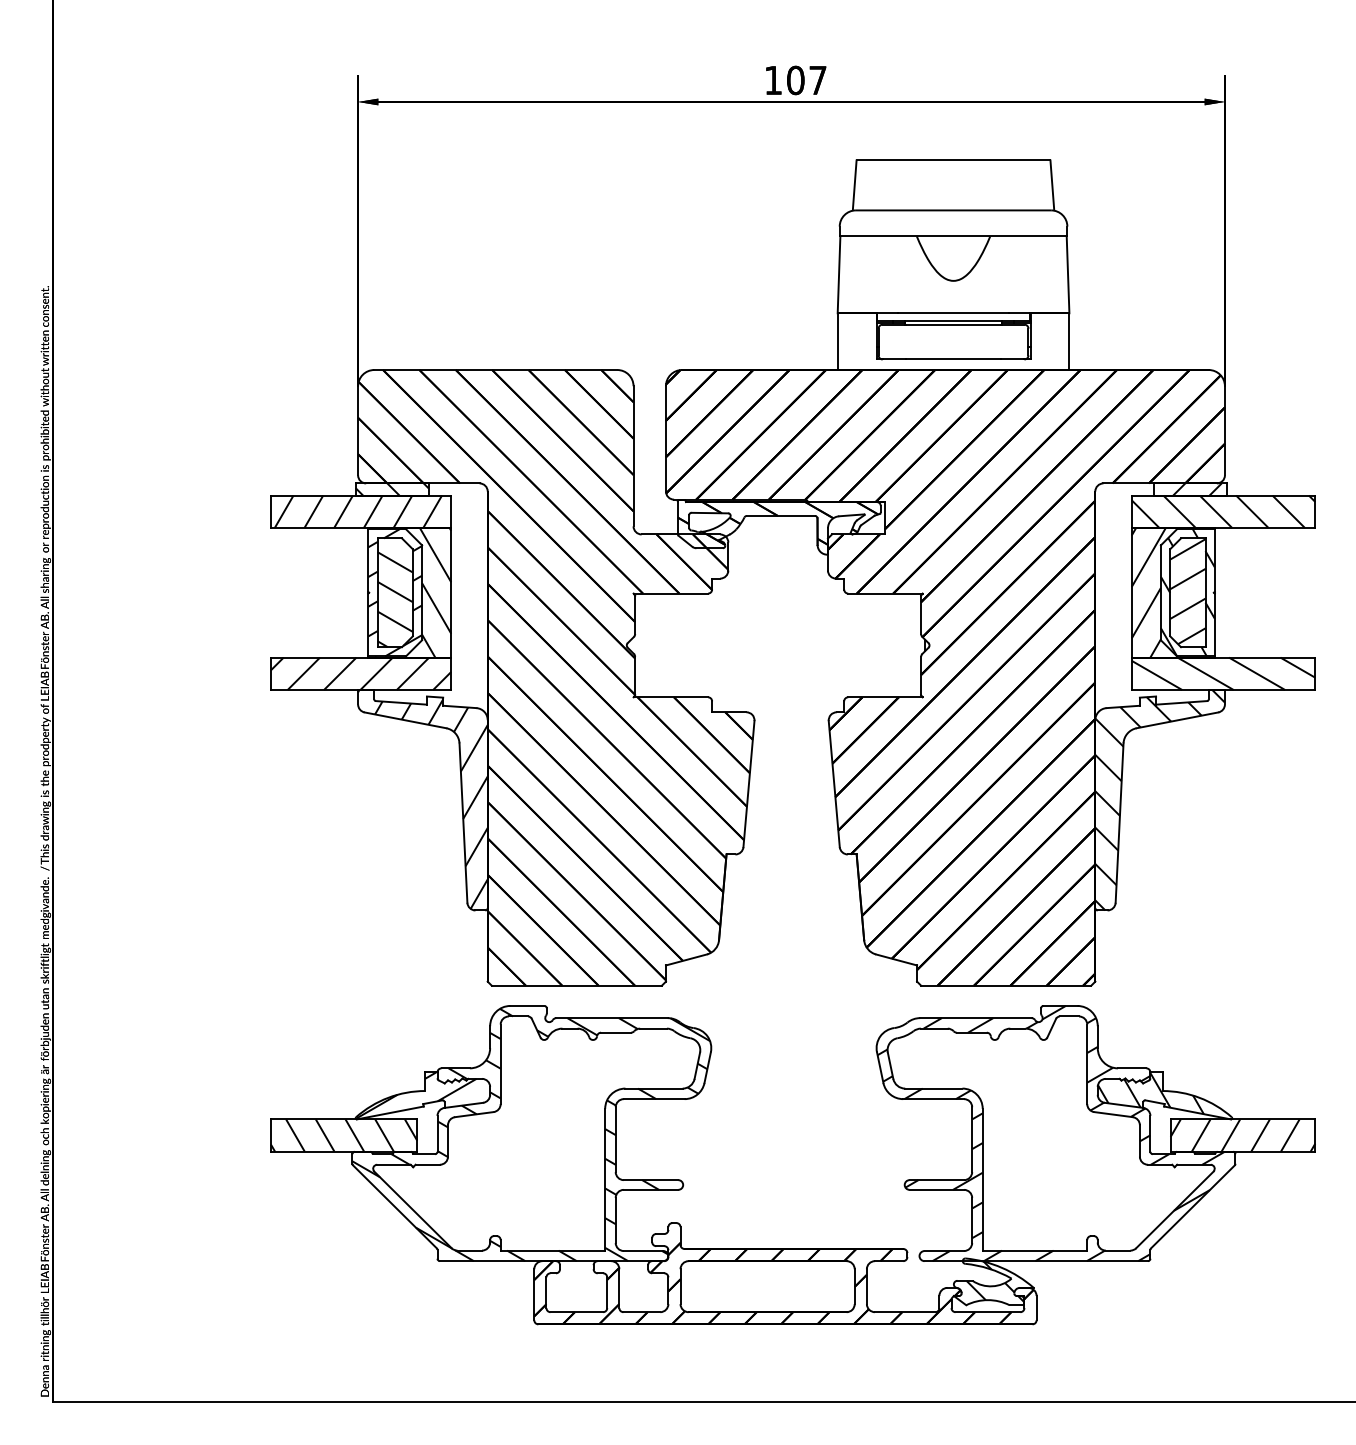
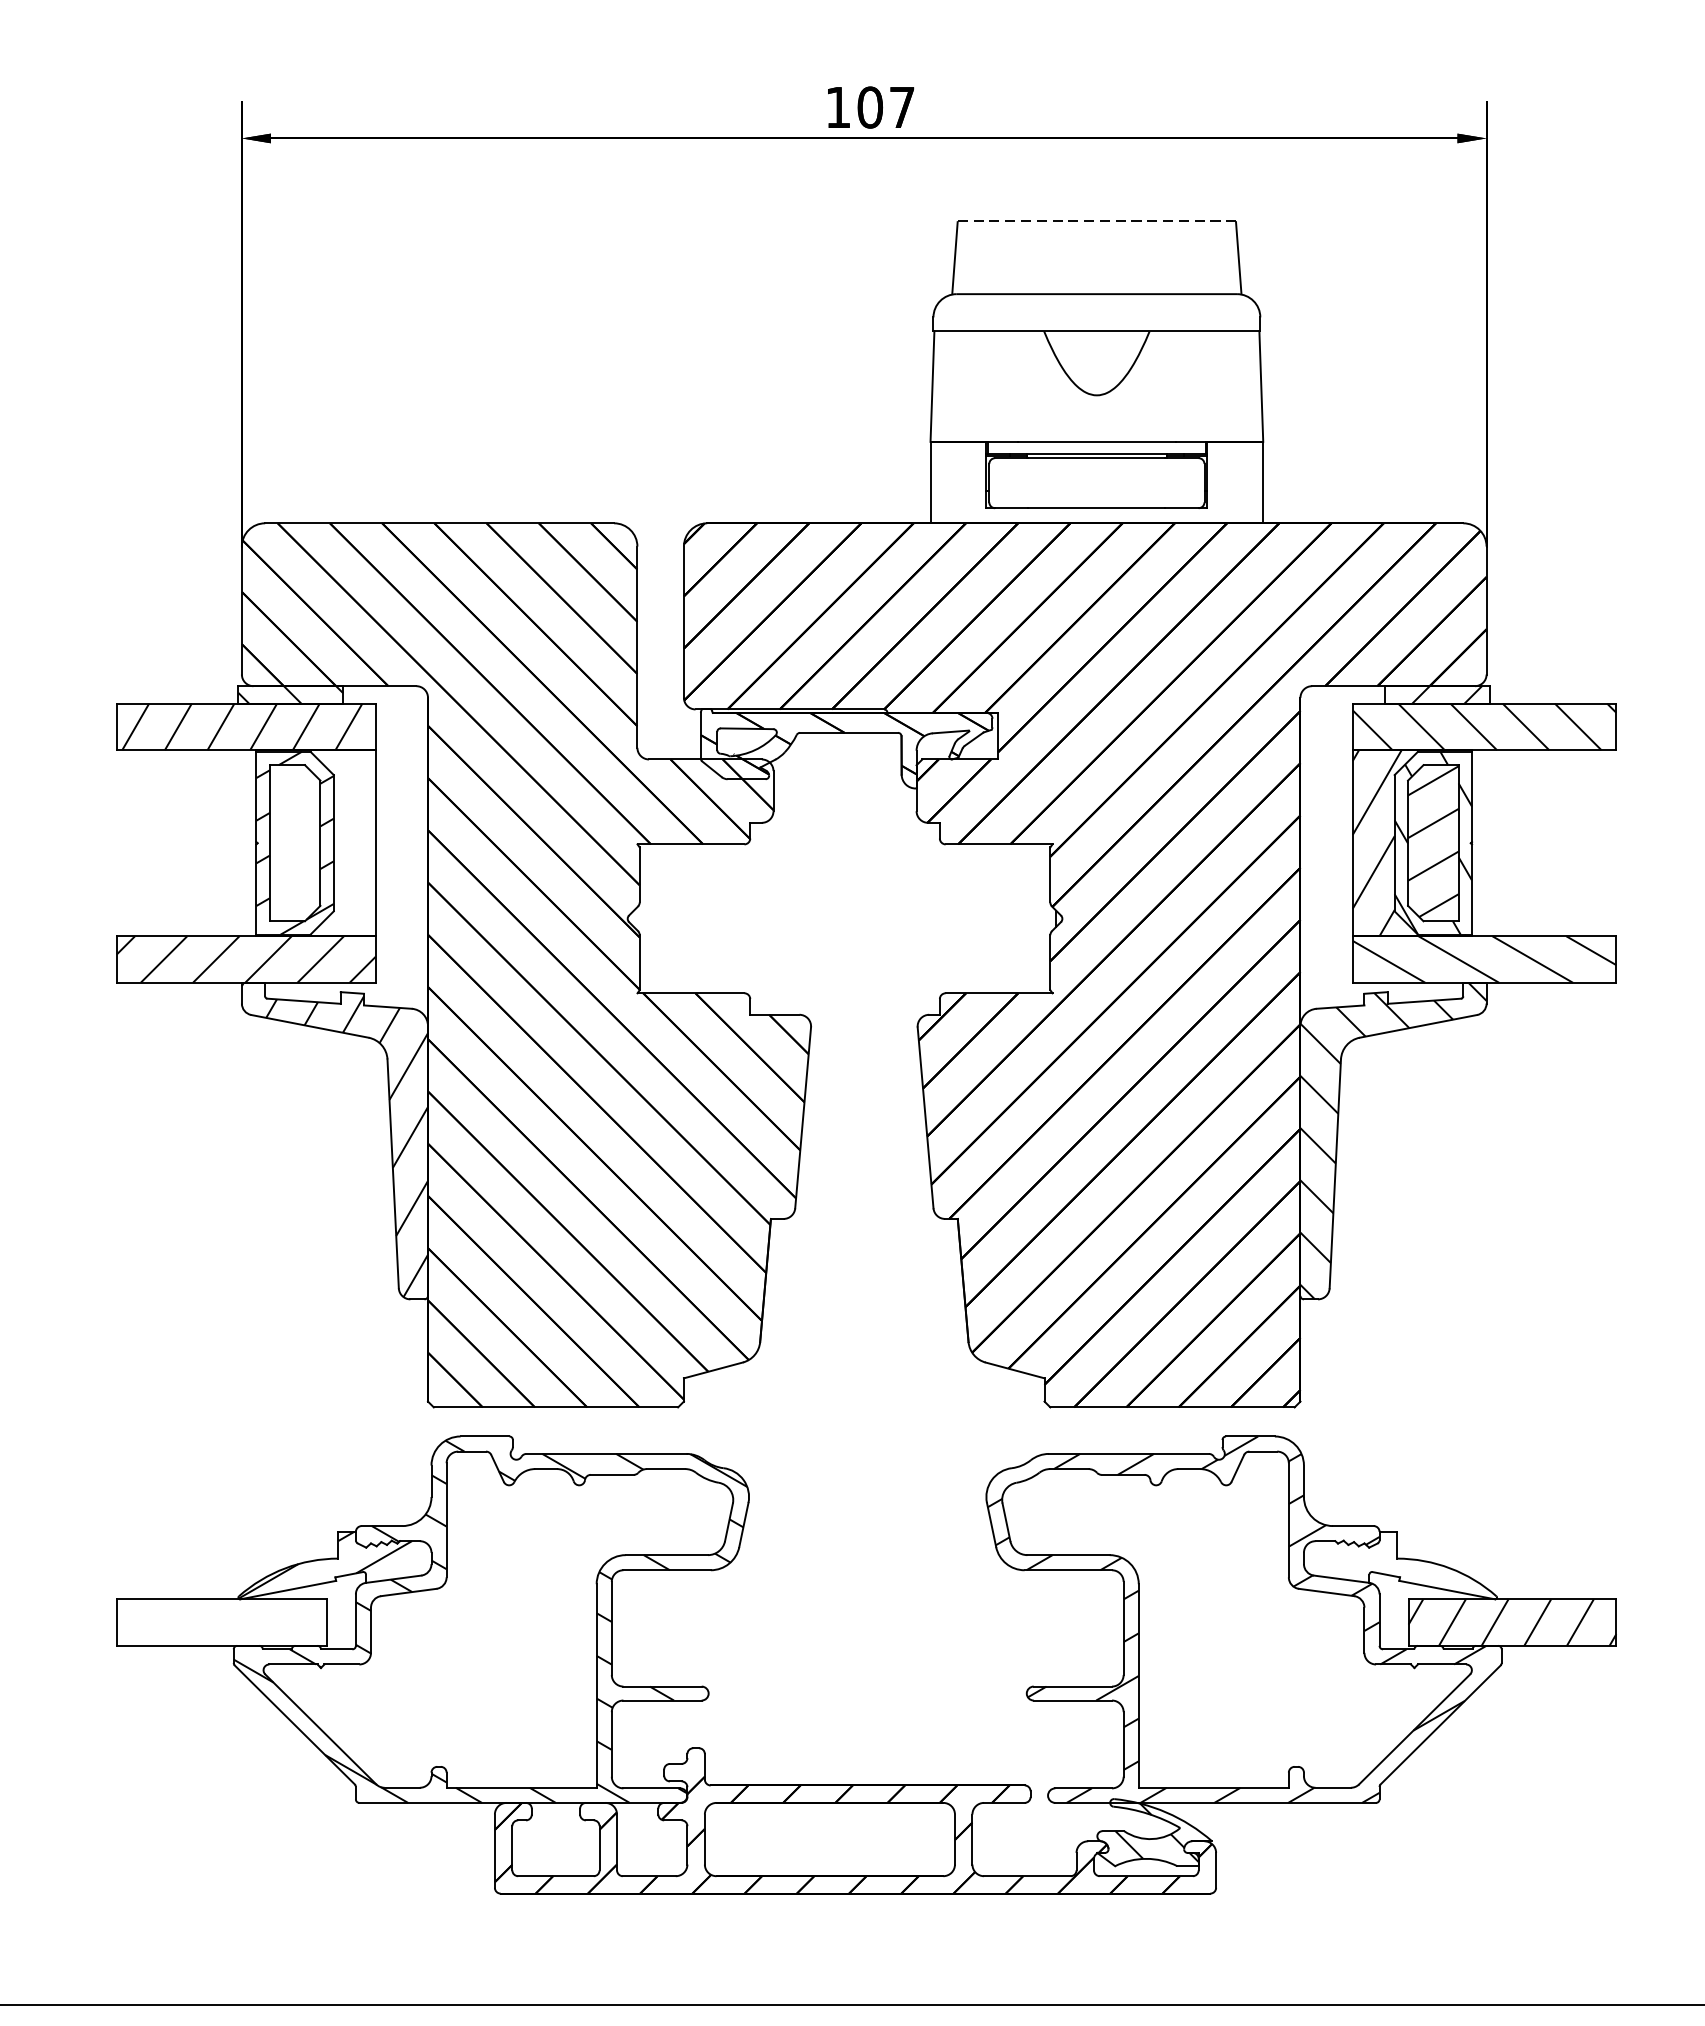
line: (953, 159) -> (1096, 221), solid -> dashed
hatch: (413, 592) -> (321, 842), removed
hatch: (394, 599) -> (294, 852), removed
hatch: (1150, 1093) -> (1379, 1562), removed
hatch: (344, 1135) -> (222, 1622), removed

